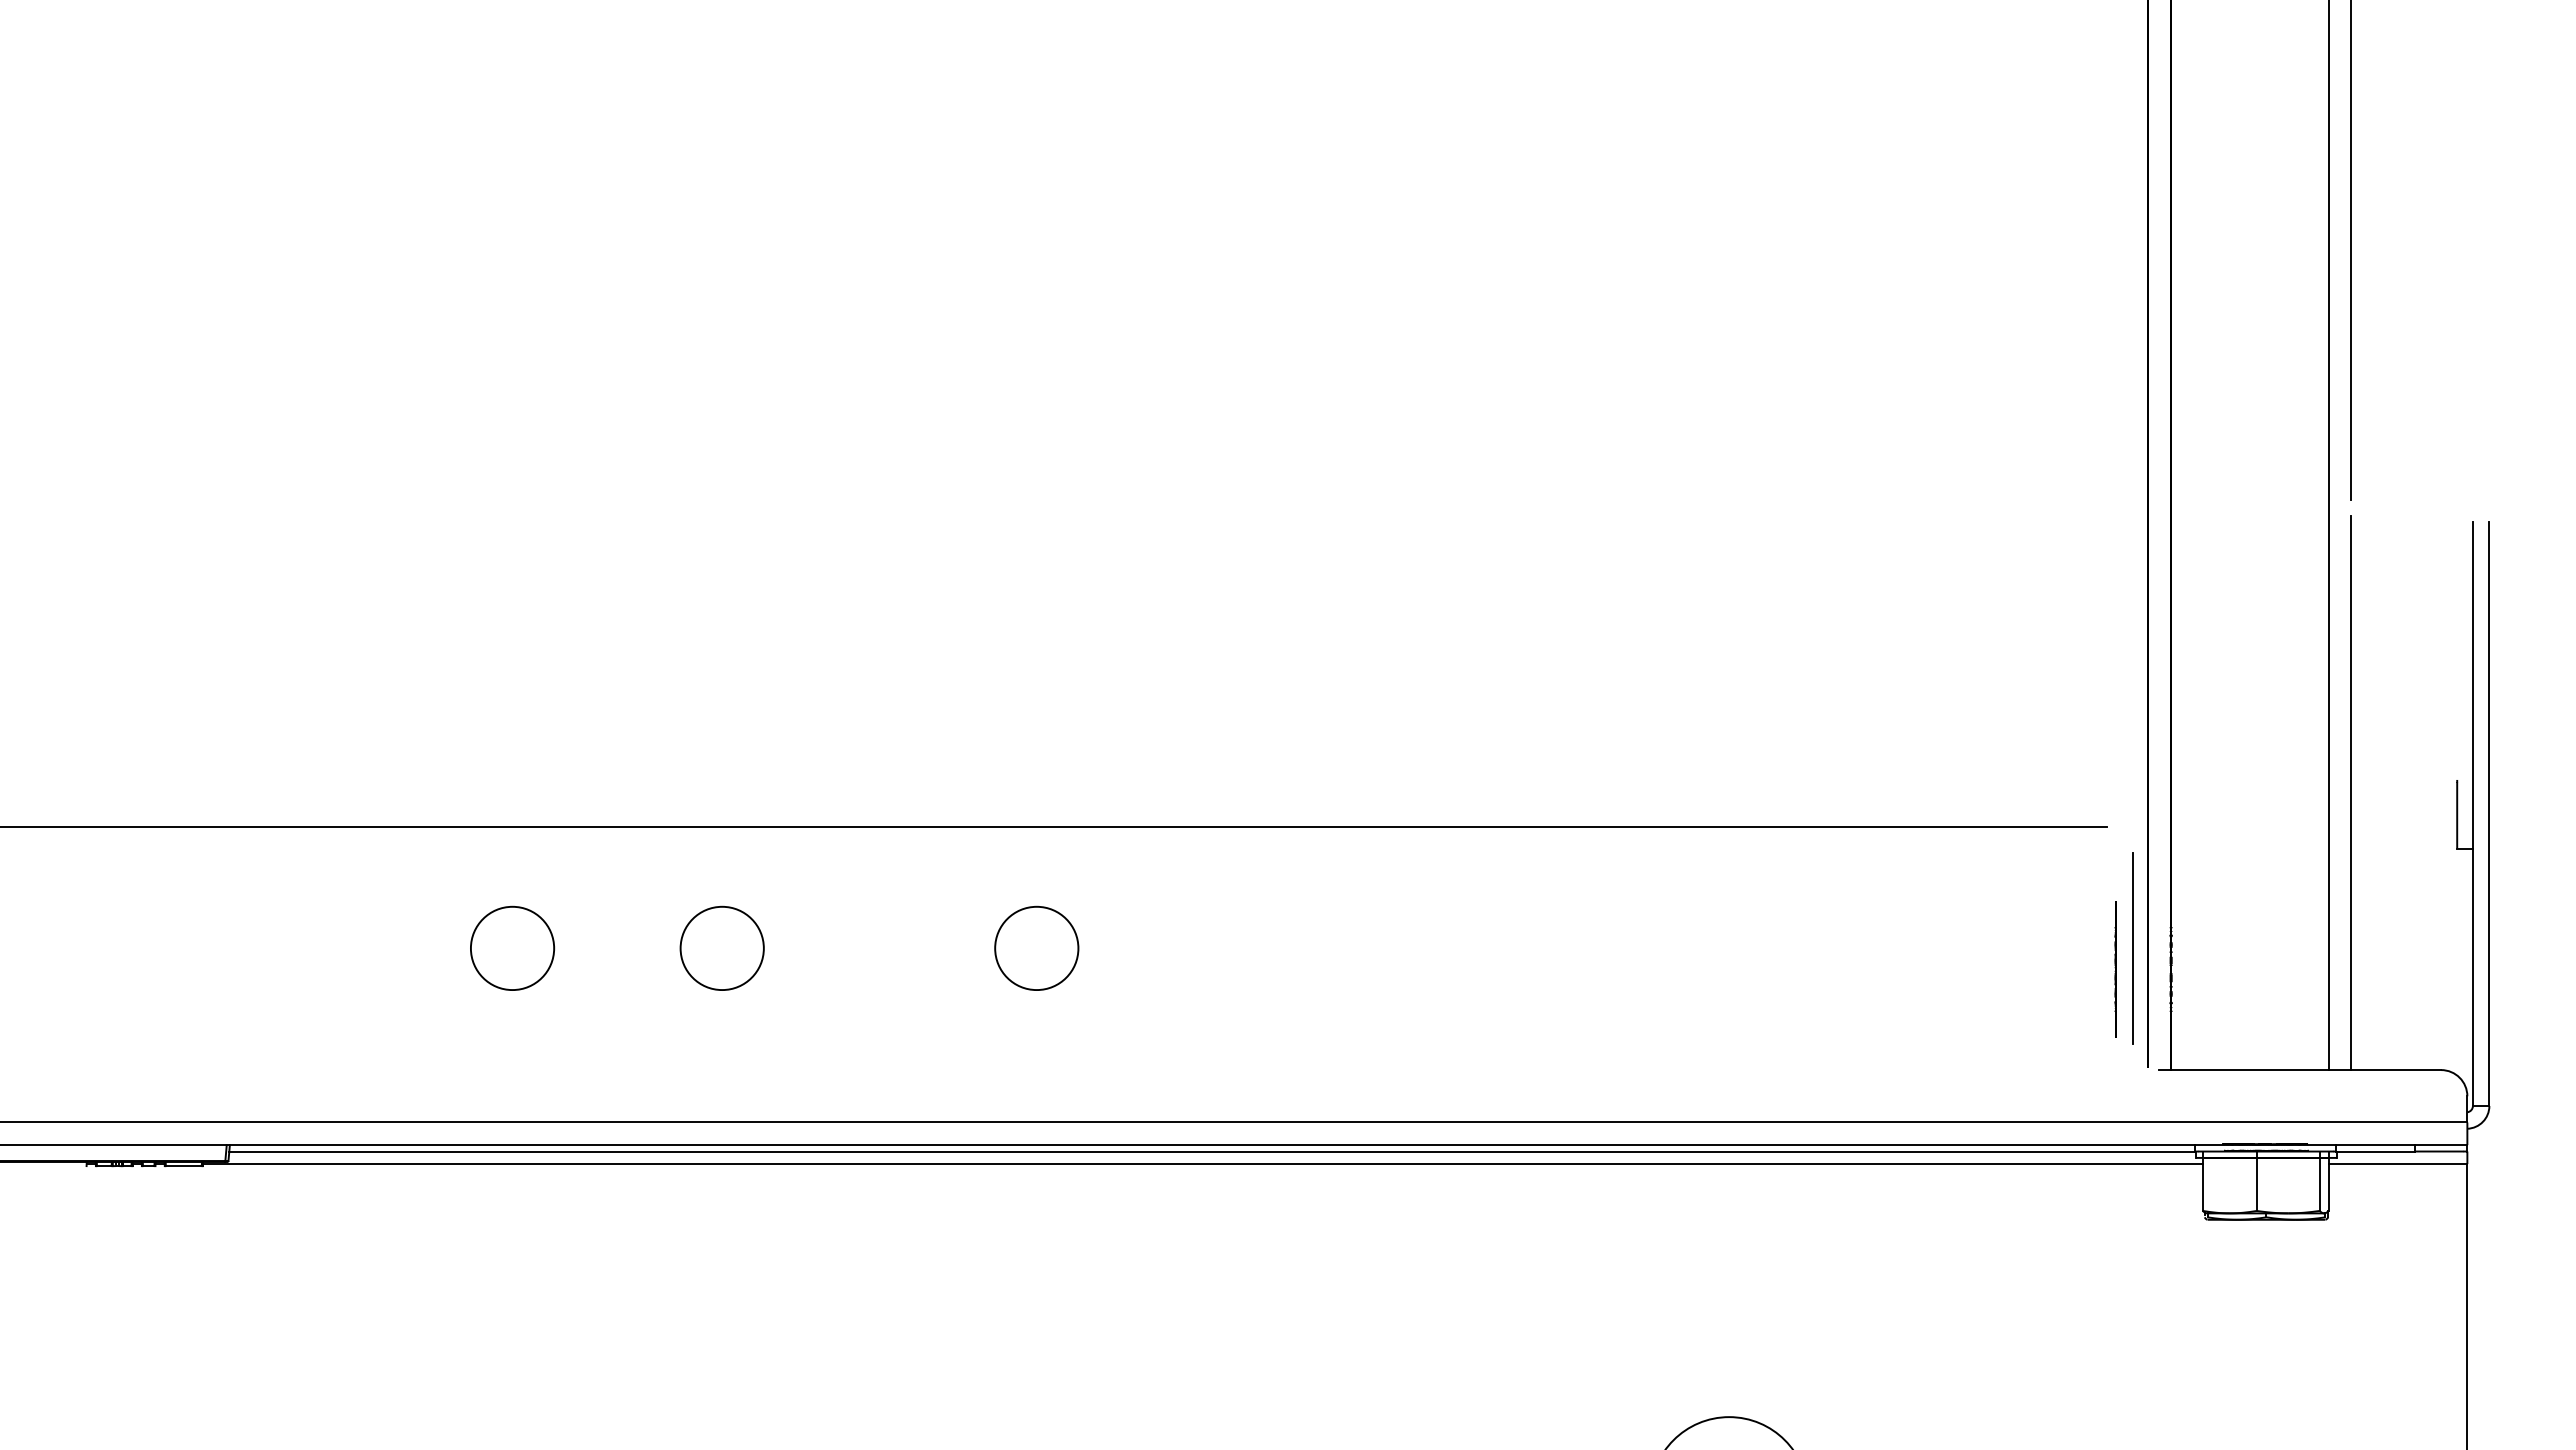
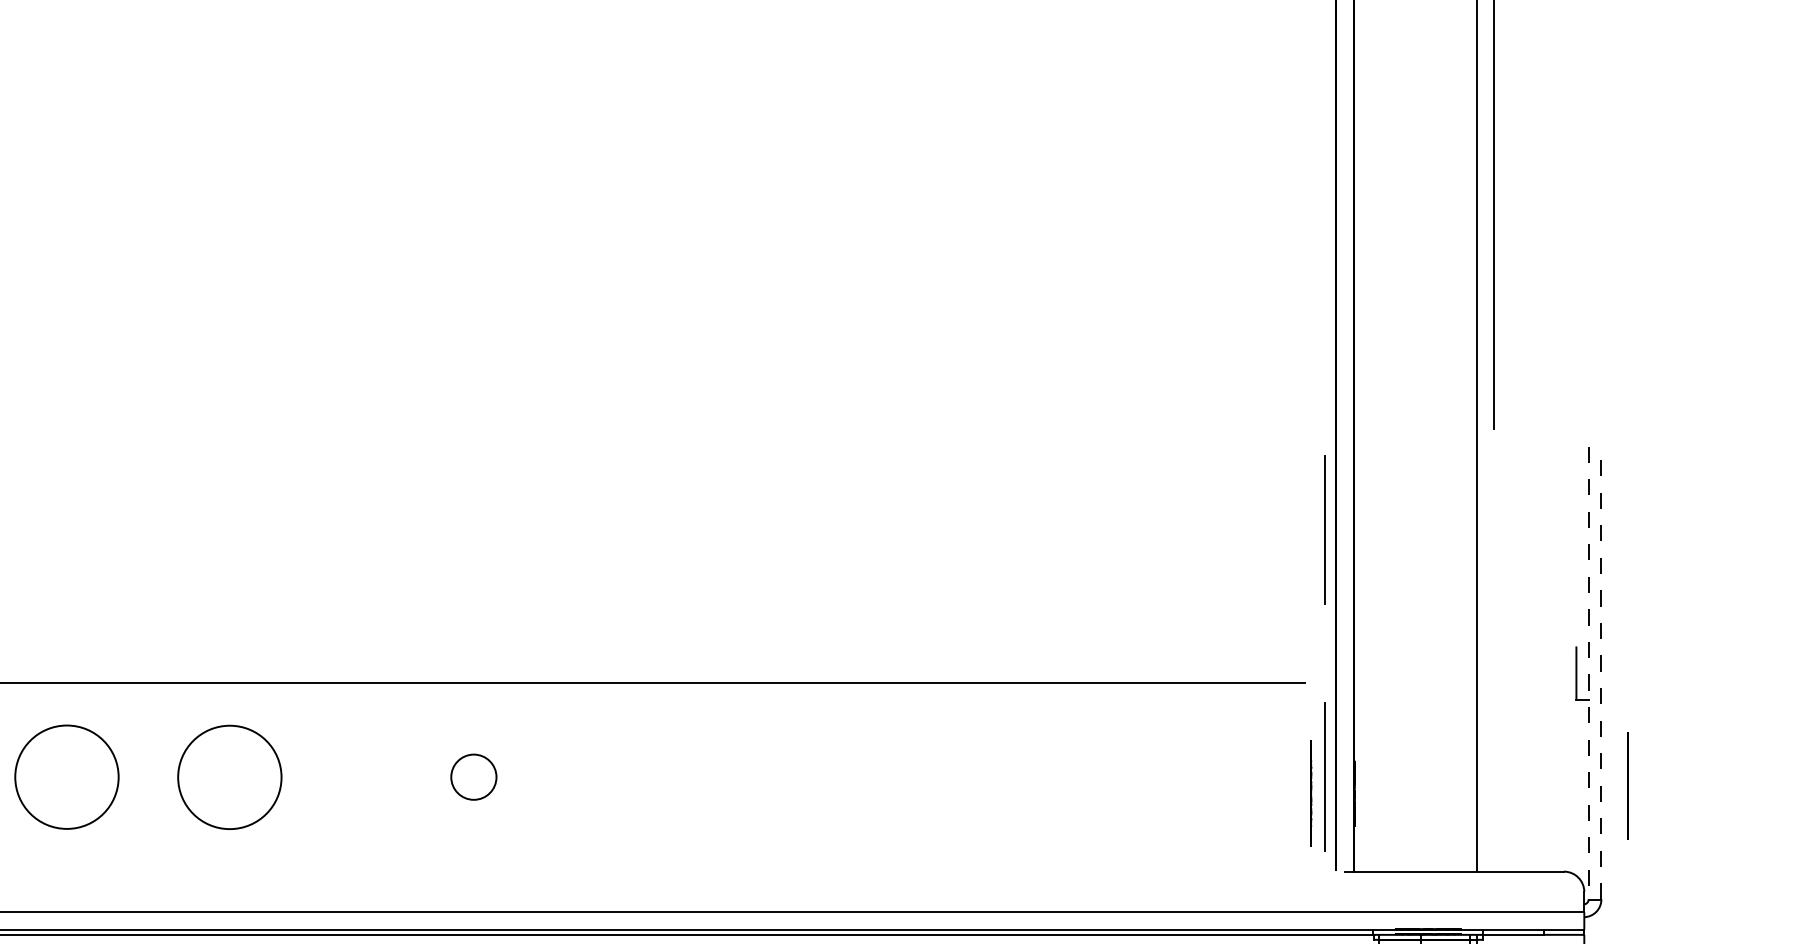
line: (2132, 630) -> (1324, 530), added
line: (2351, 793) -> (1494, 656), removed
line: (2472, 814) -> (1588, 673), solid -> dashed
line: (2489, 814) -> (1601, 673), solid -> dashed
circle: (721, 947) -> (229, 776), size x1.6
circle: (512, 948) -> (66, 777), size x1.6
circle: (1036, 948) -> (473, 777), size x0.7
line: (2523, 959) -> (1627, 785), added

